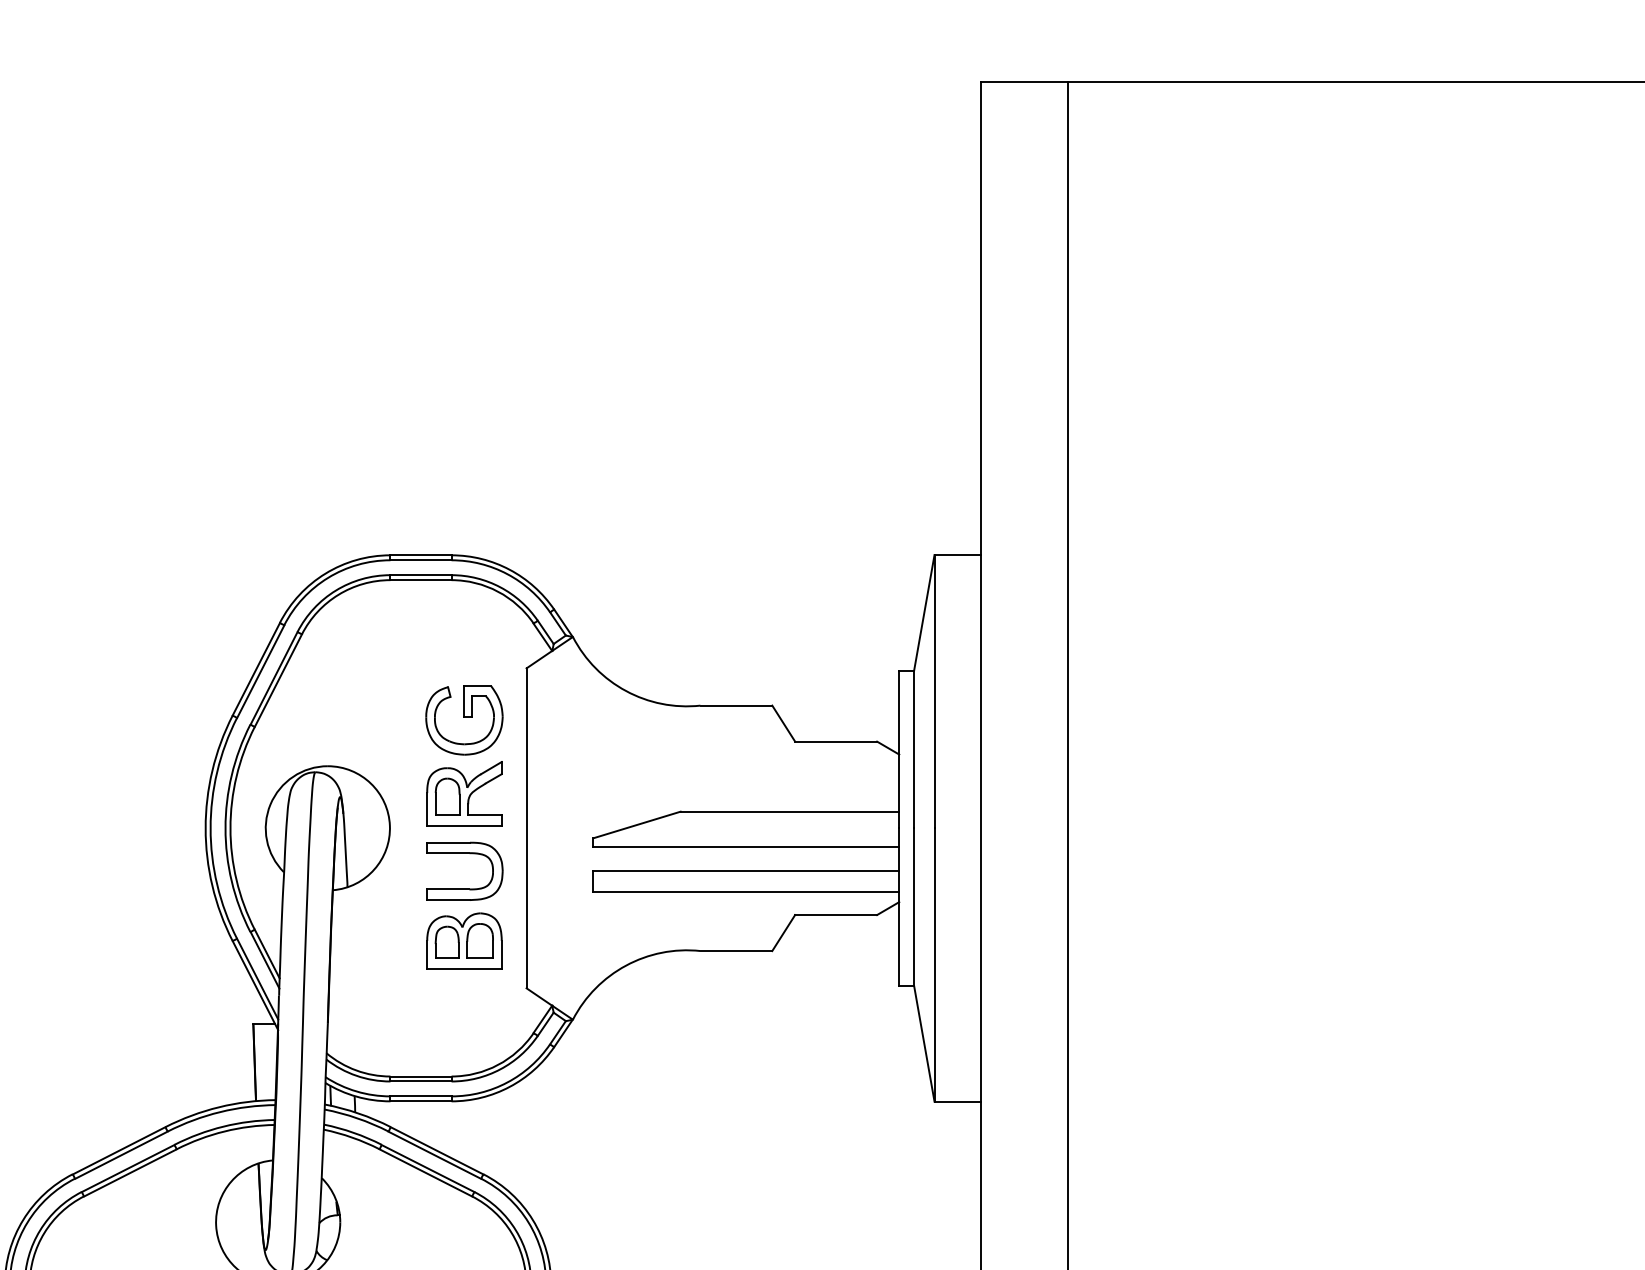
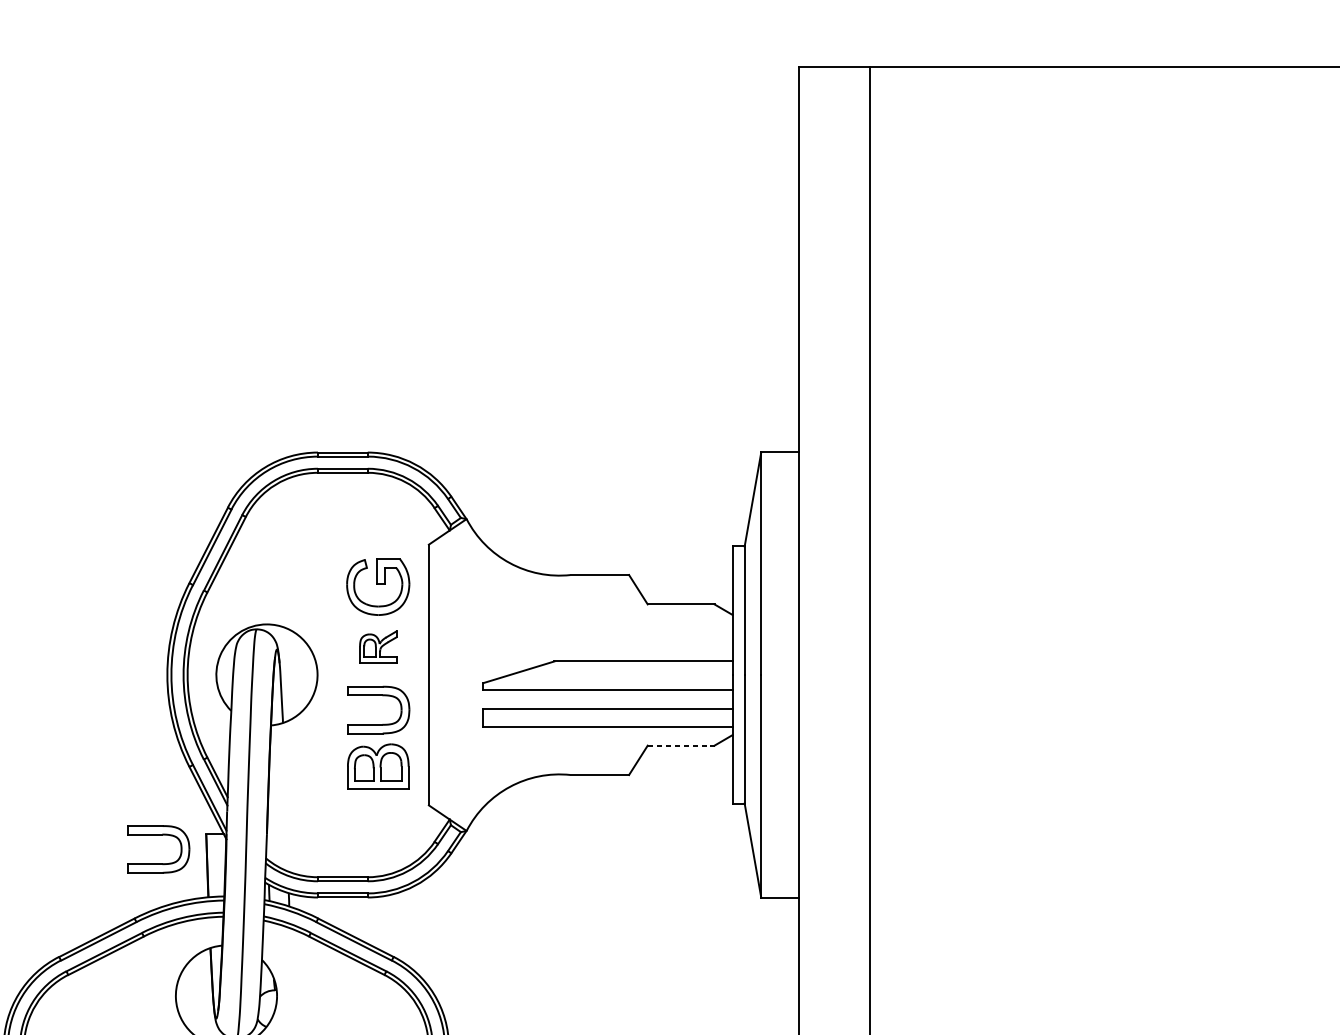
part: (464, 793) -> (378, 646), size x0.6
line: (836, 915) -> (681, 746), solid -> dashed
part: (194, 1024) -> (158, 834), added

